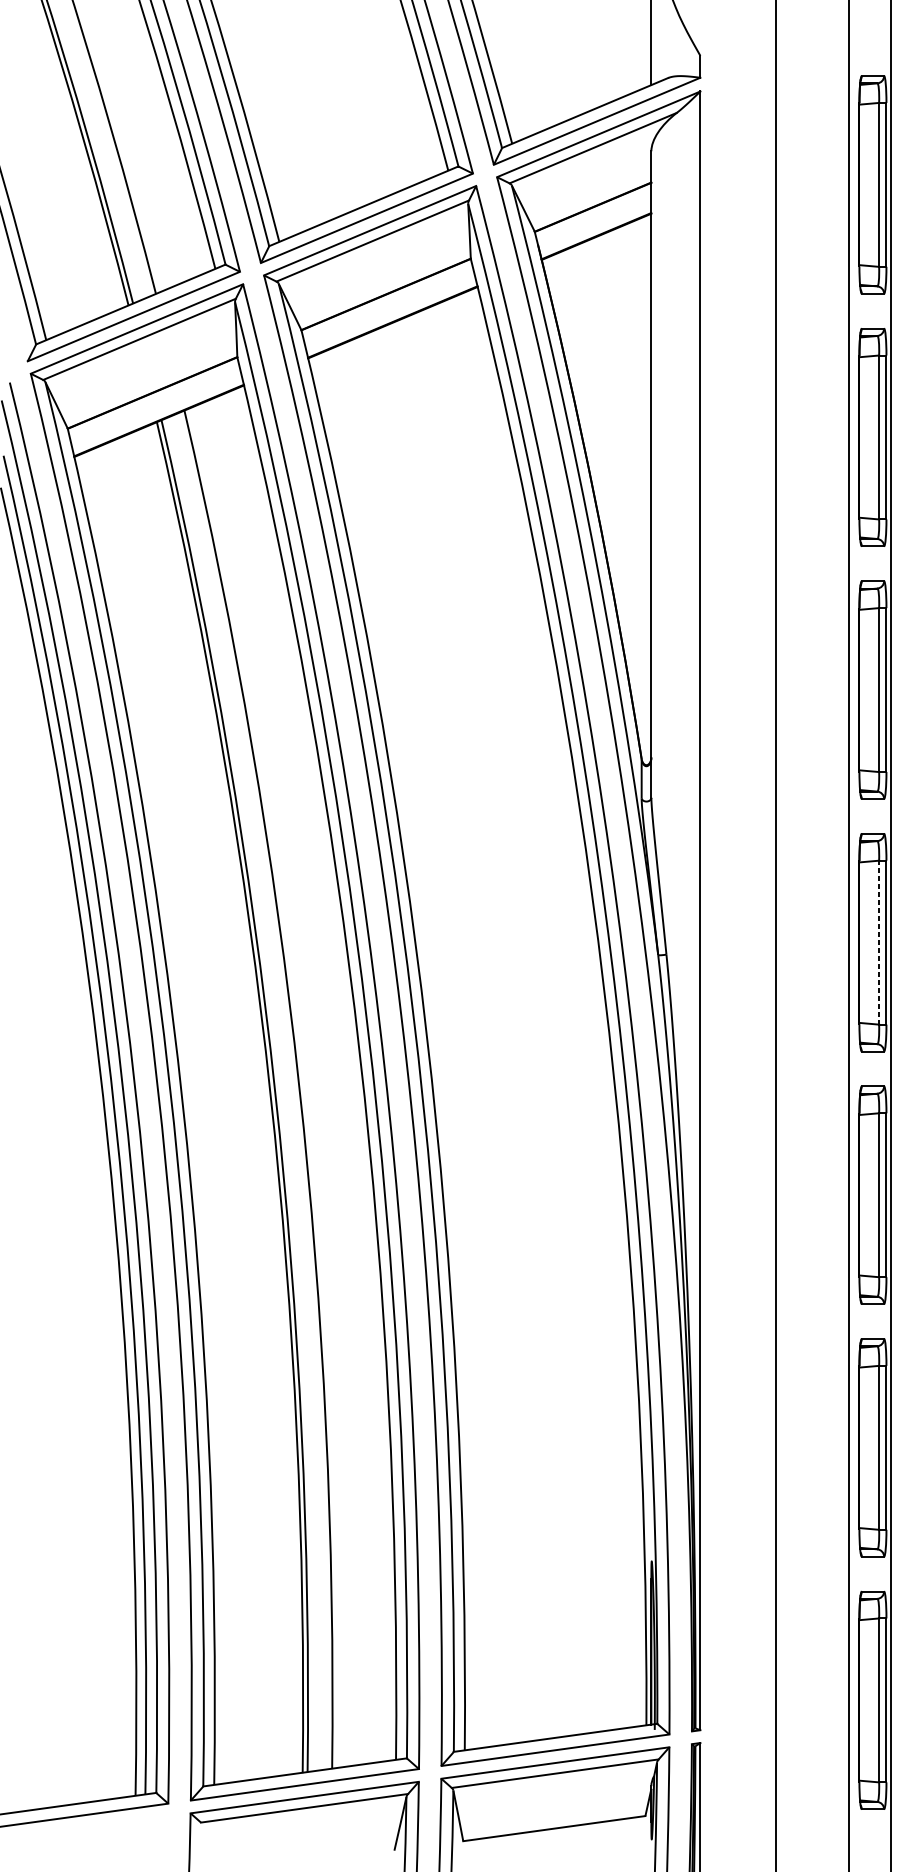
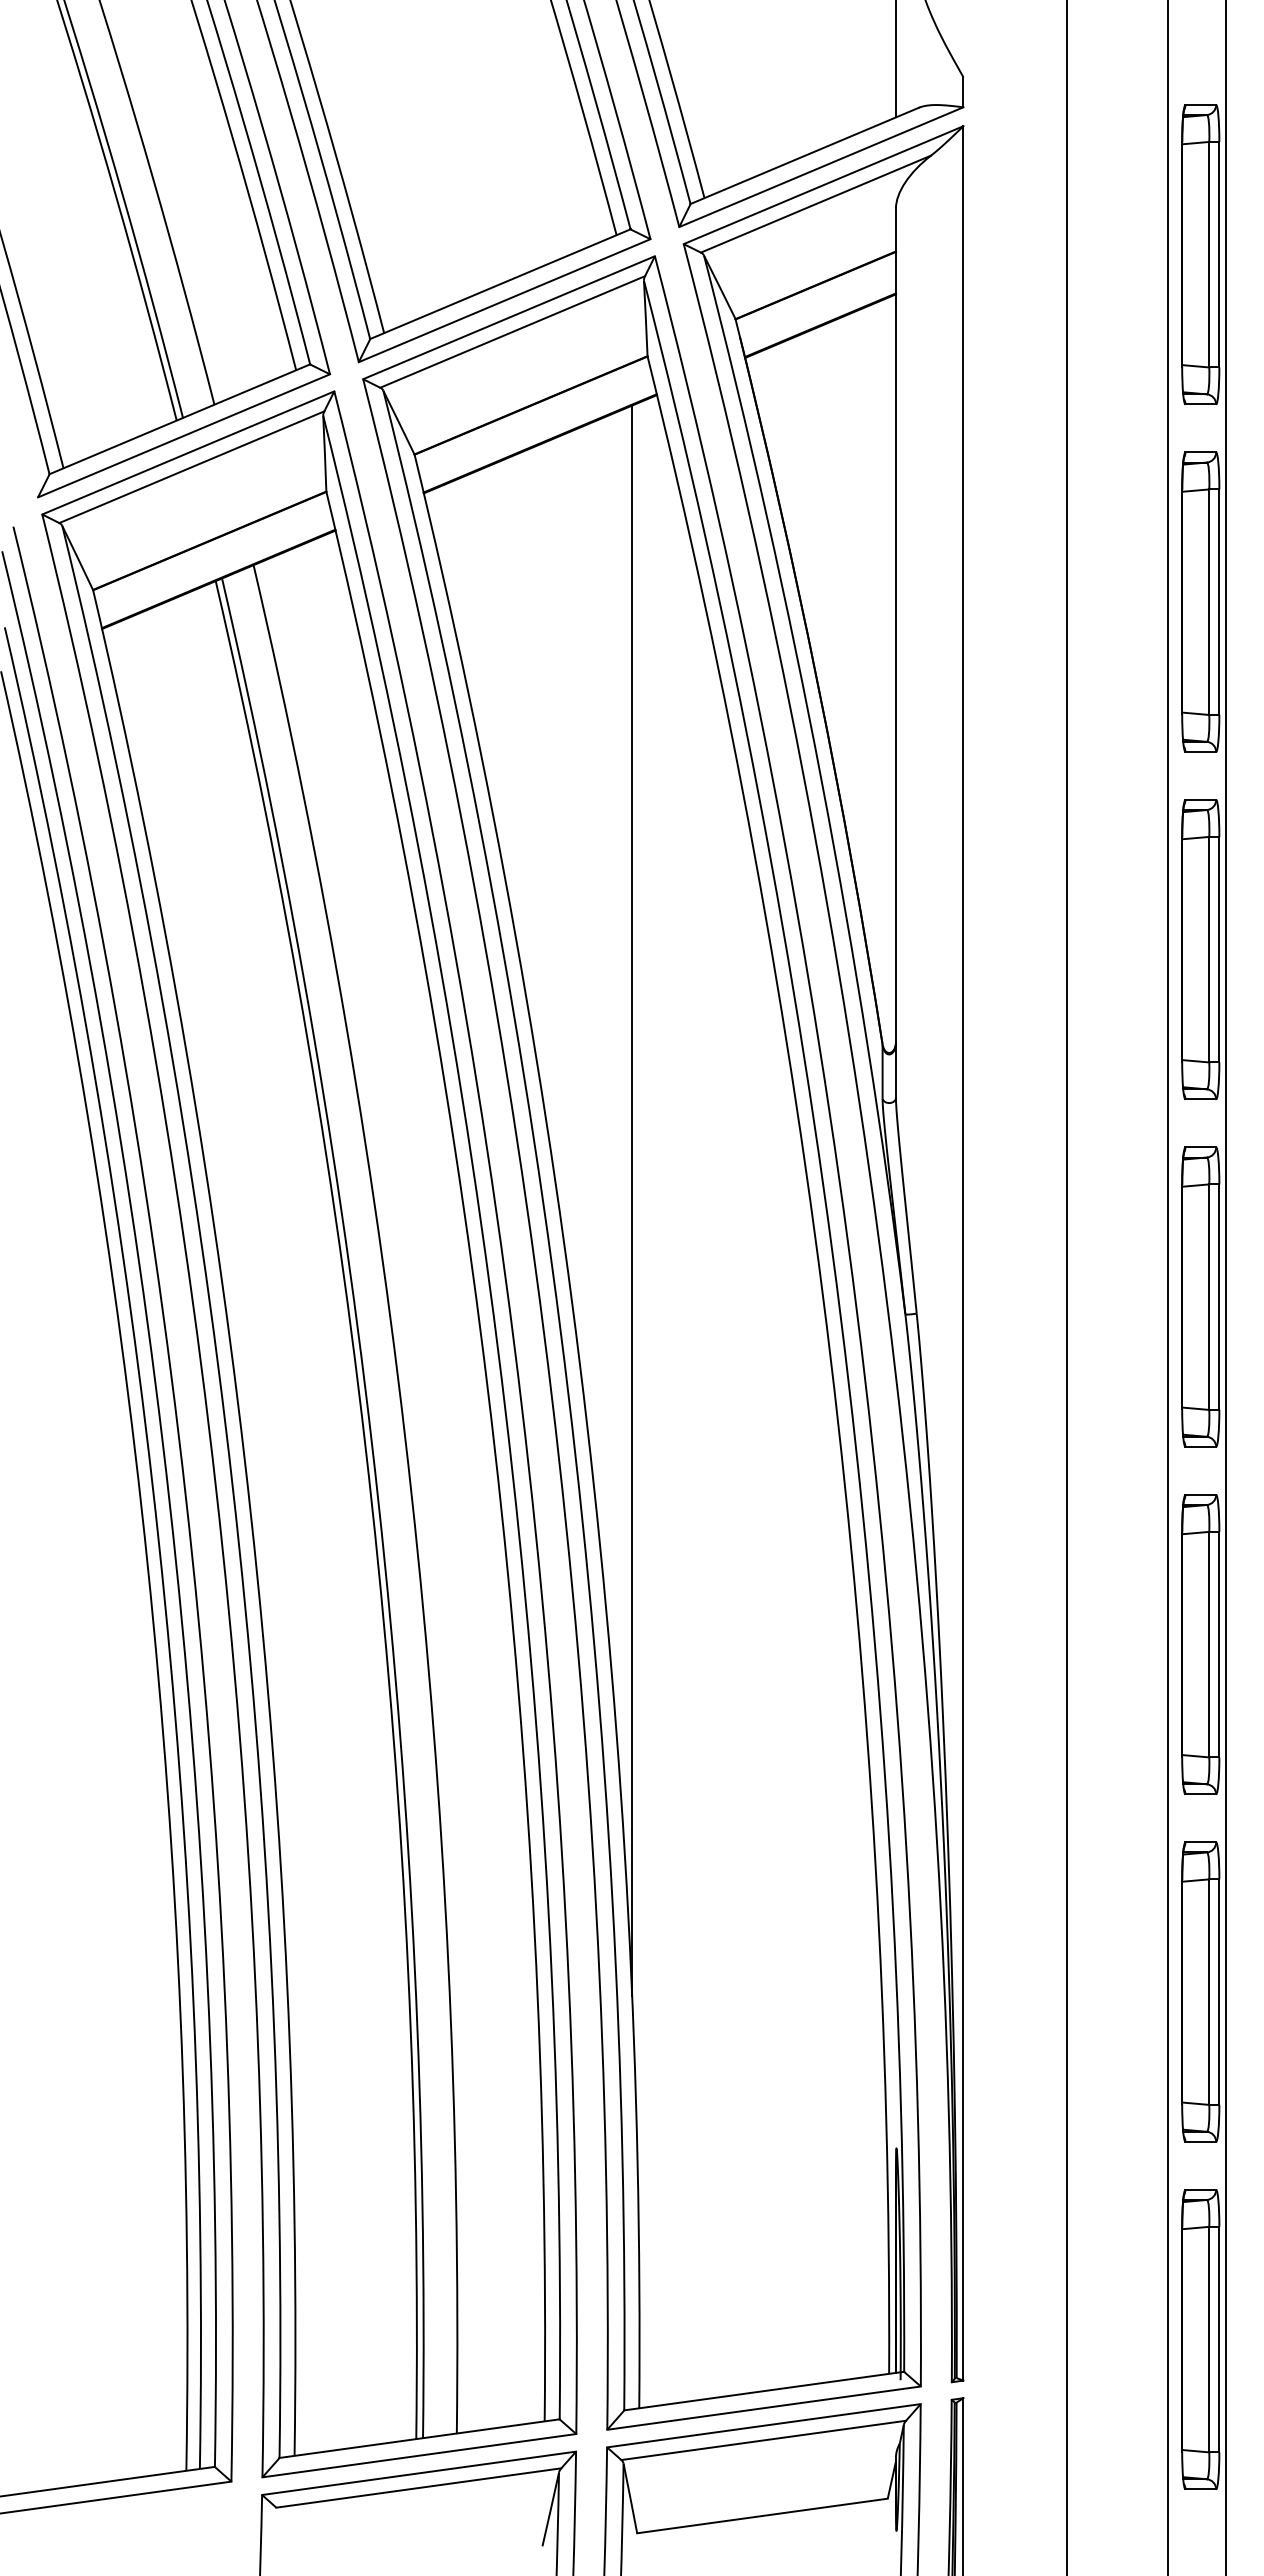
line: (459, 872) -> (632, 1200), added
line: (879, 942) -> (1209, 1297), dashed -> solid

